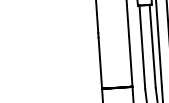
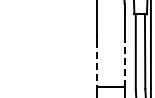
line: (130, 61) -> (124, 63), solid -> dashed
line: (100, 63) -> (97, 63), solid -> dashed

